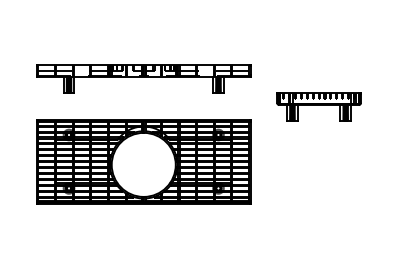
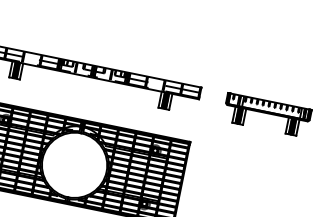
part: (318, 106) -> (266, 114), moved

